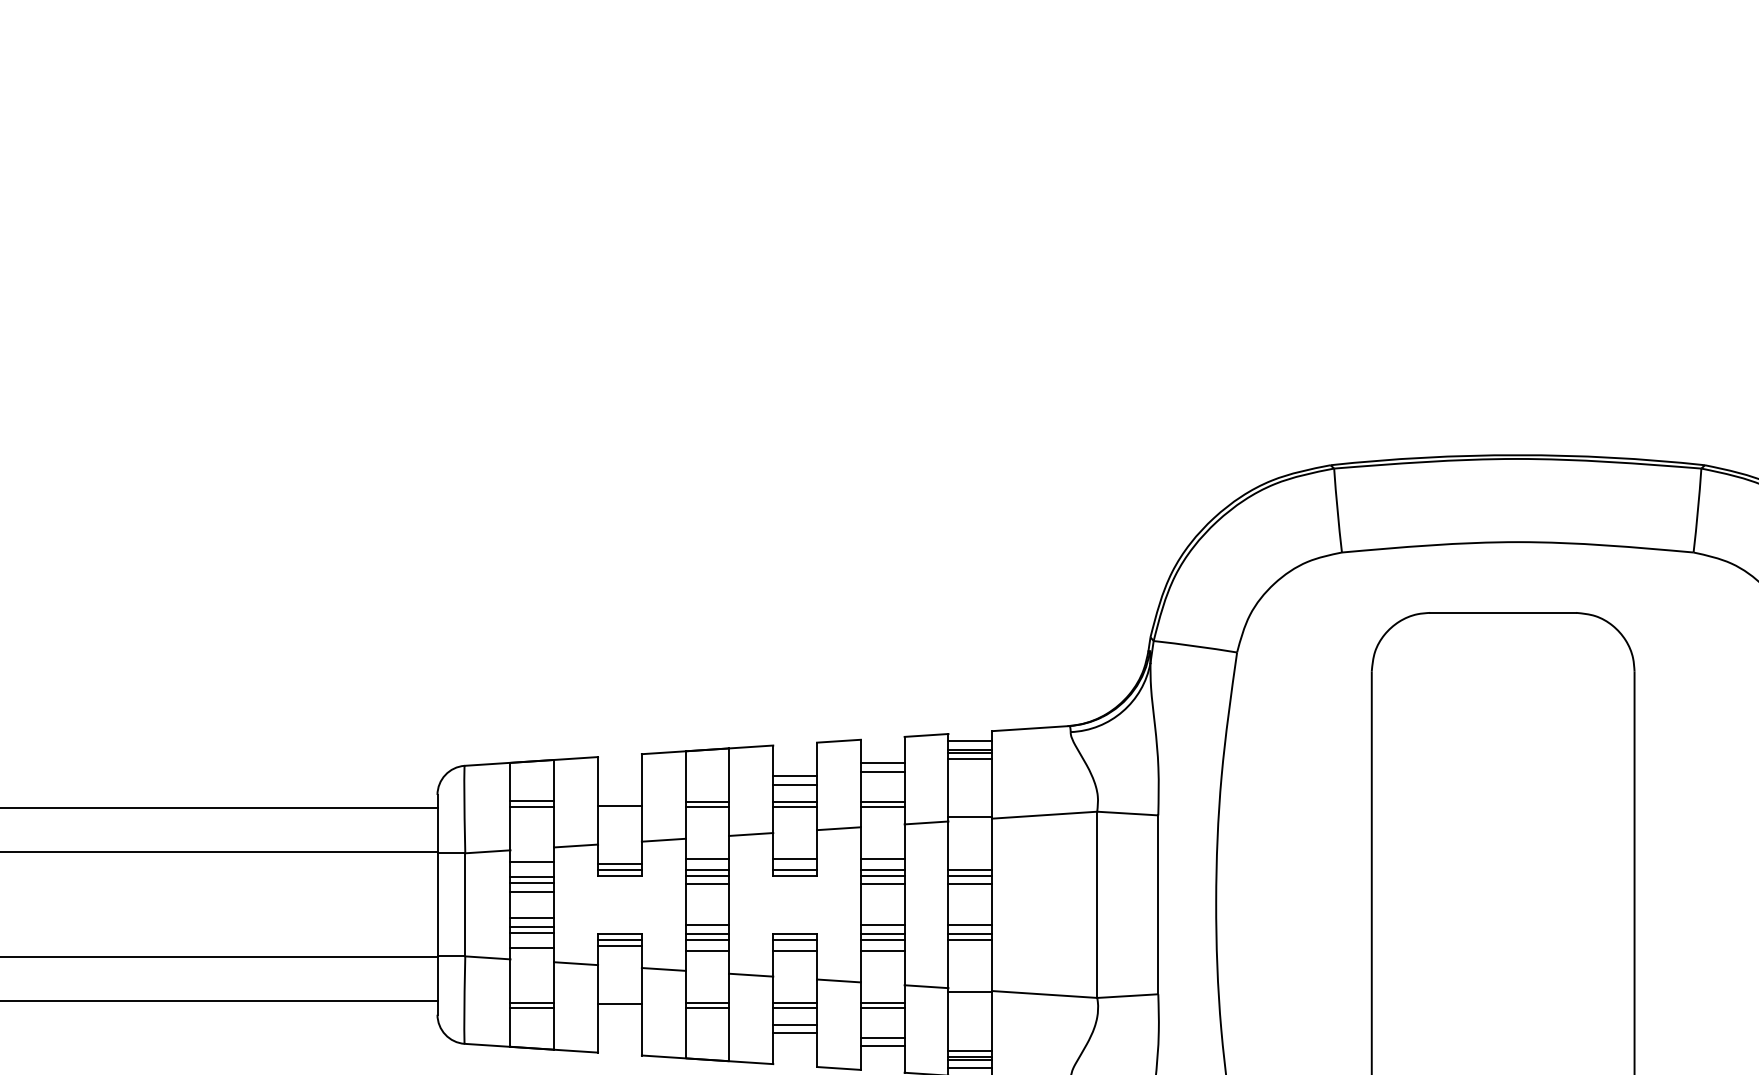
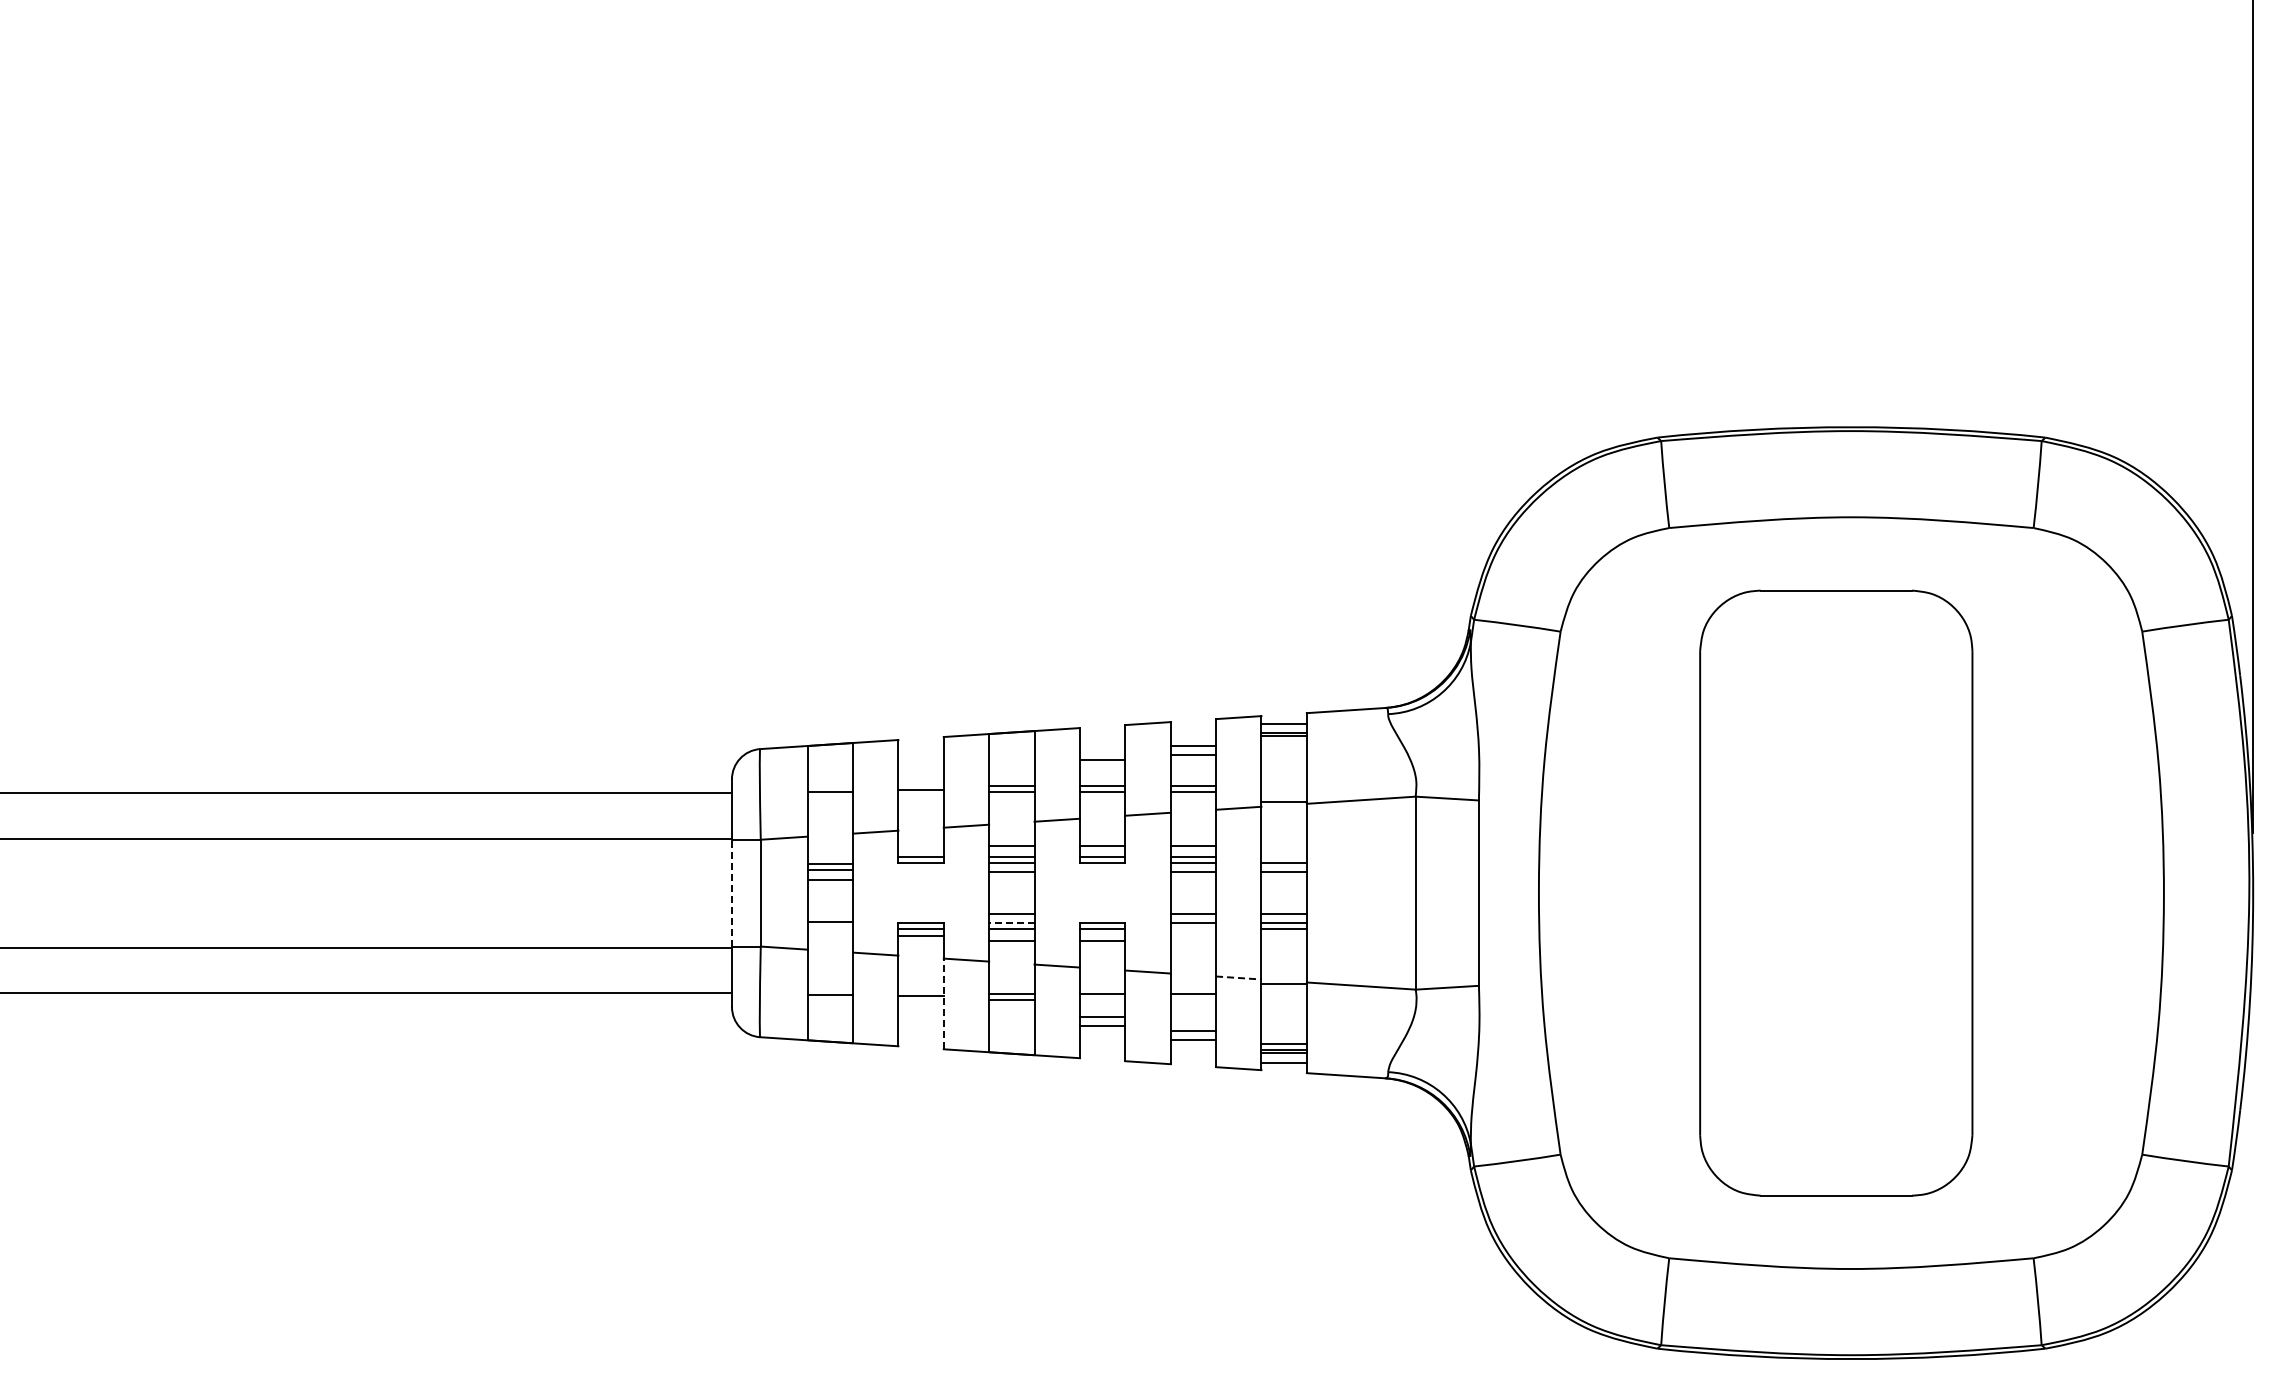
line: (969, 758) -> (1283, 741), removed
line: (795, 785) -> (1102, 769), removed
line: (532, 800) -> (830, 785), removed
line: (532, 861) -> (830, 848), removed
line: (619, 863) -> (920, 850), removed
line: (969, 869) -> (1283, 856), removed
line: (437, 904) -> (731, 892), solid -> dashed
line: (532, 917) -> (830, 906), removed
line: (532, 926) -> (830, 915), removed
line: (707, 934) -> (1011, 923), solid -> dashed
line: (882, 939) -> (1193, 929), removed
line: (532, 947) -> (830, 937), removed
line: (882, 950) -> (1193, 940), removed
line: (926, 986) -> (1238, 977), solid -> dashed
line: (795, 1007) -> (1102, 999), removed
line: (882, 1007) -> (1193, 999), removed
line: (532, 1008) -> (830, 1000), removed
line: (641, 1011) -> (943, 1003), solid -> dashed

